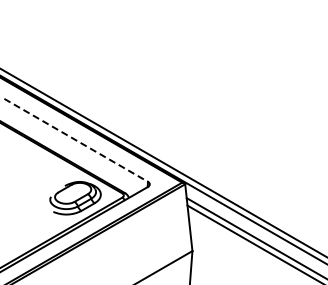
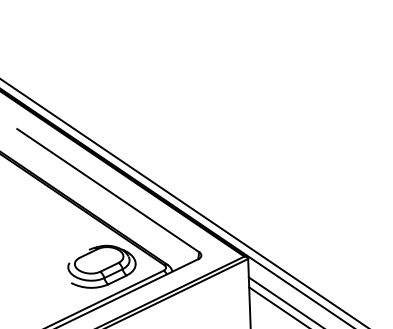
line: (76, 140) -> (108, 190), dashed -> solid

